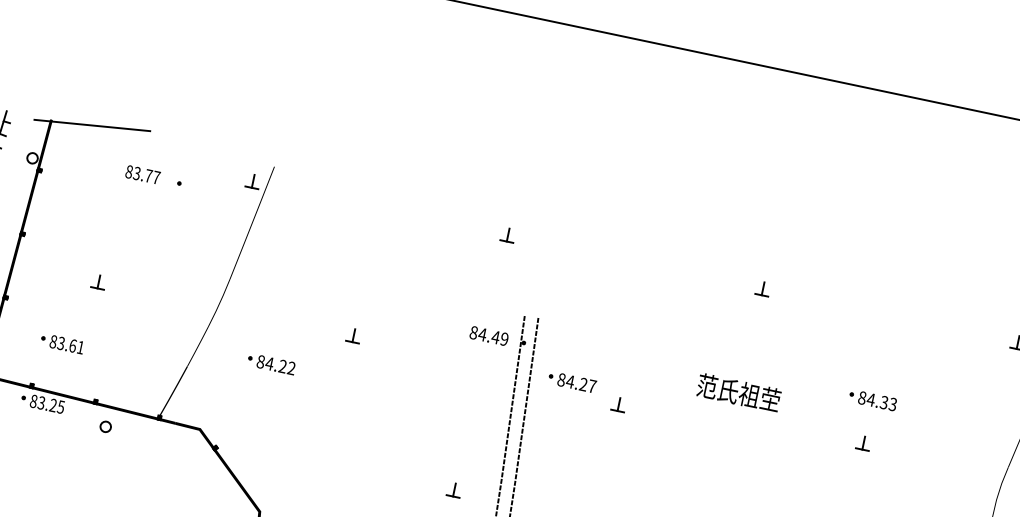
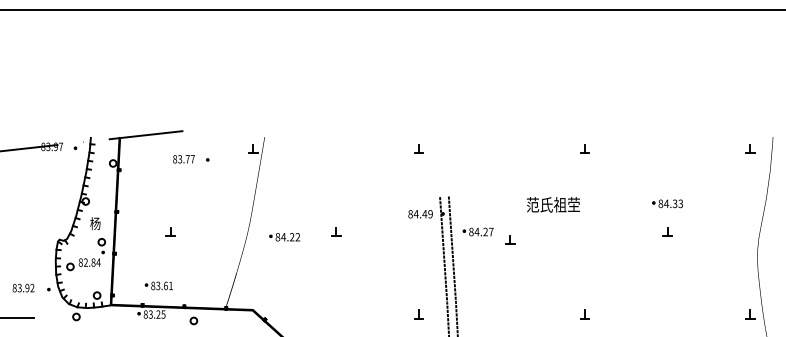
part: (61, 342) -> (158, 285), moved
part: (270, 364) -> (284, 237), moved
text: (739, 392) -> (553, 204), moved

